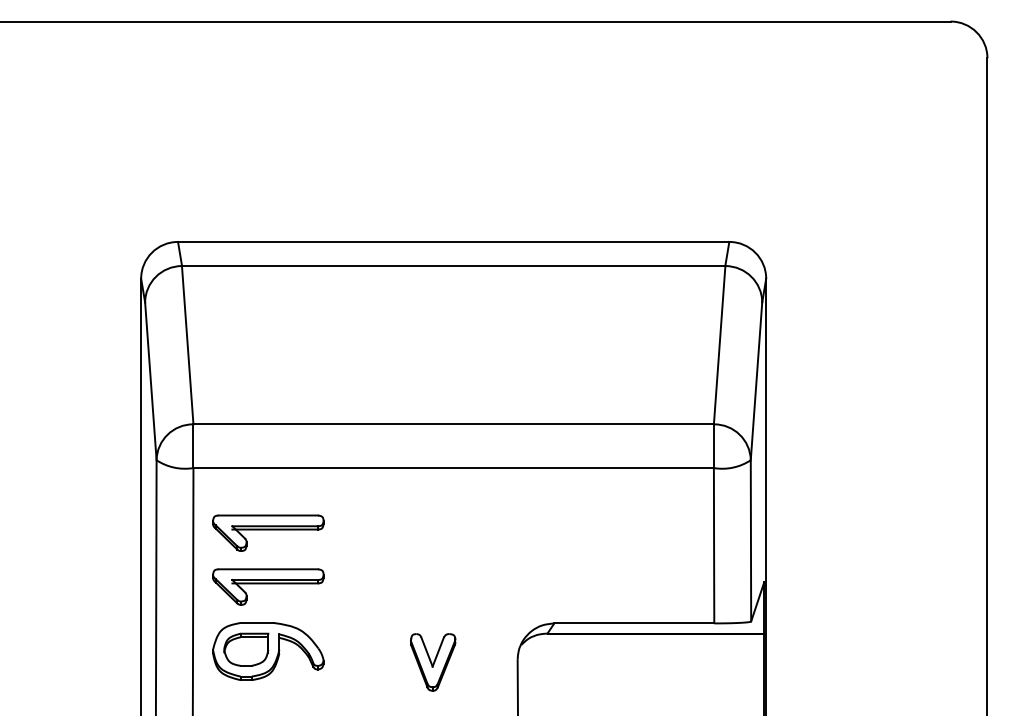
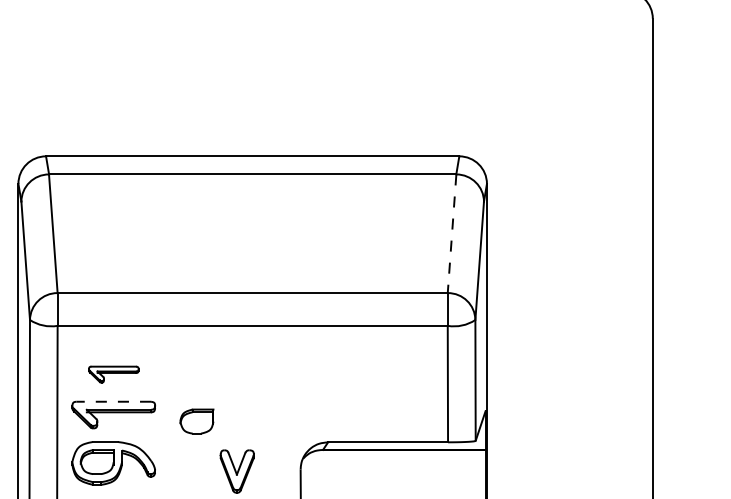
line: (719, 345) -> (451, 233), solid -> dashed
part: (268, 532) -> (113, 374), size x0.6
line: (268, 569) -> (113, 401), solid -> dashed
part: (379, 595) -> (197, 421), added

